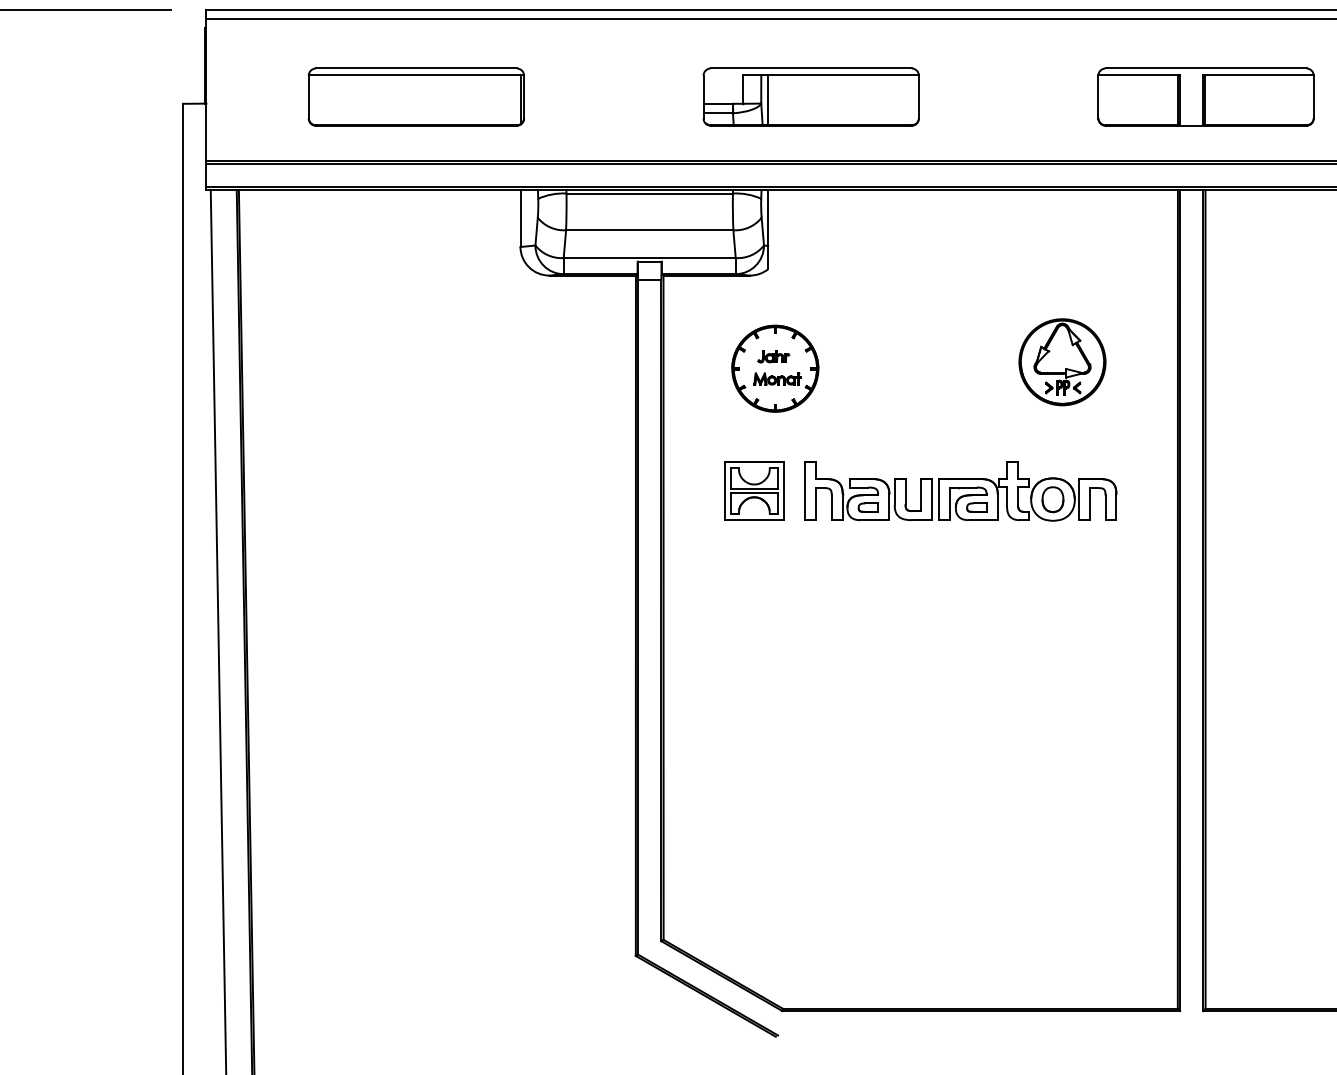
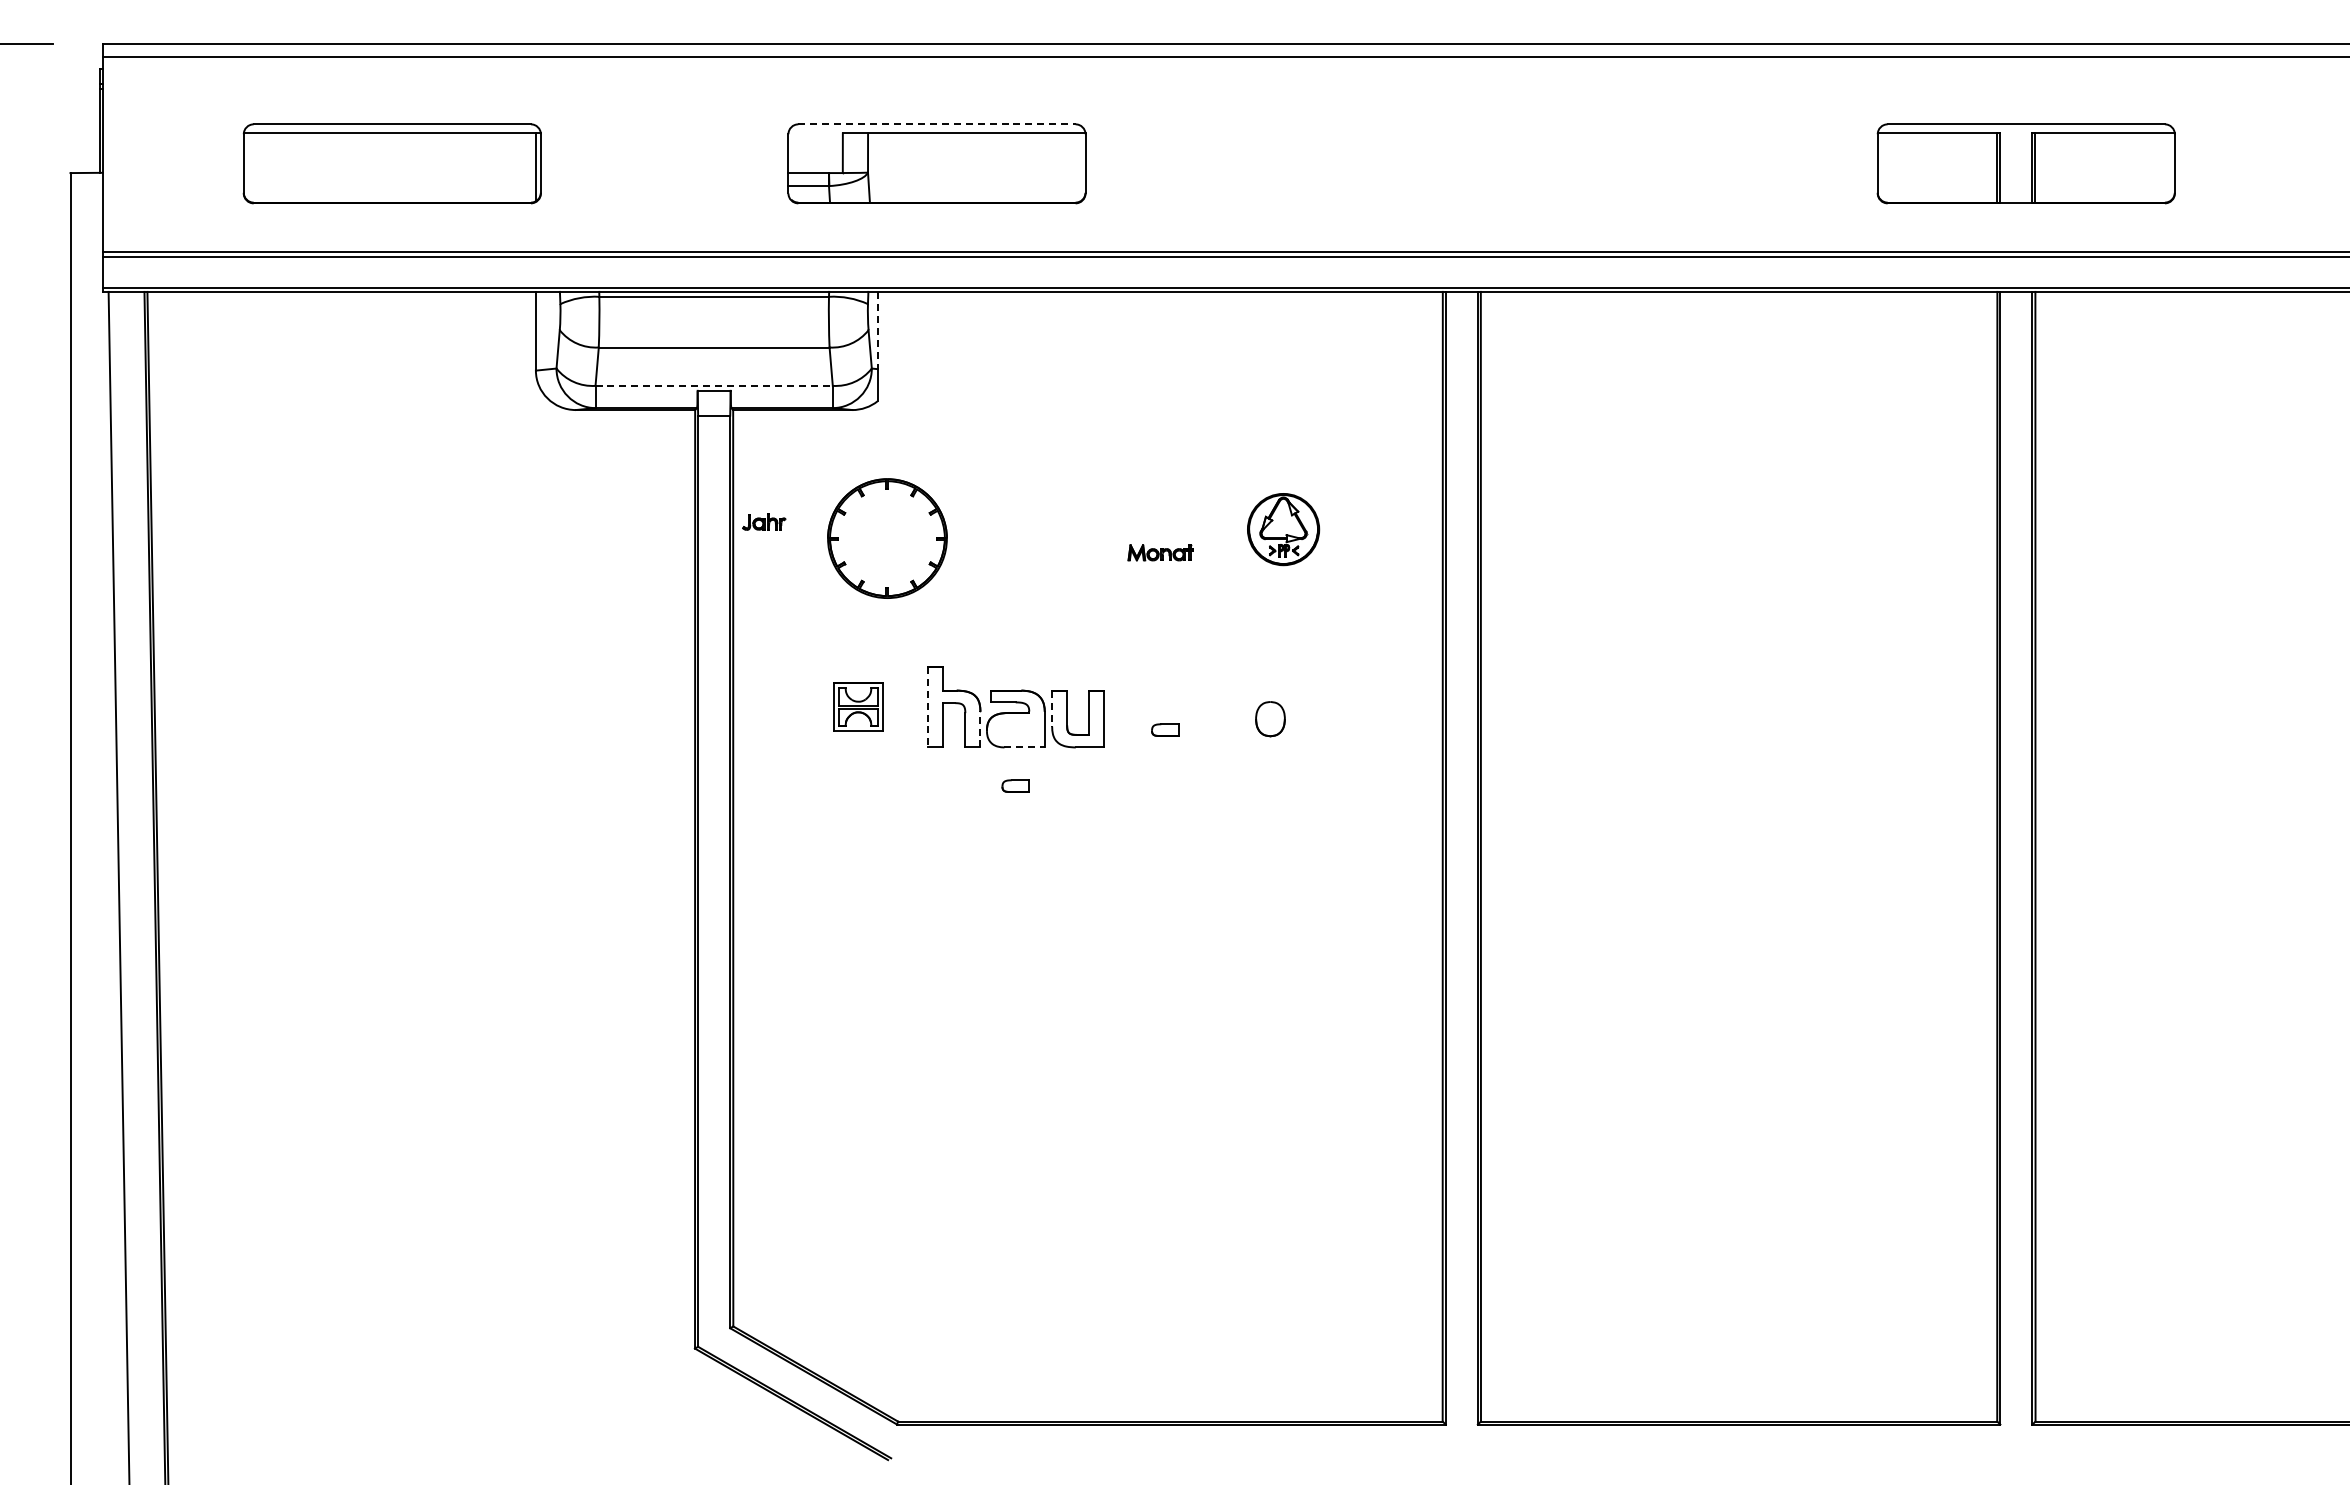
line: (810, 68) -> (936, 124), solid -> dashed
part: (1205, 96) -> (1481, 163), removed
line: (768, 99) -> (877, 167), removed
line: (768, 217) -> (877, 330), solid -> dashed
line: (649, 257) -> (714, 385), solid -> dashed
part: (773, 356) -> (764, 521), moved
part: (1062, 362) -> (1283, 529), size x0.6
part: (777, 378) -> (1160, 552), moved
part: (754, 490) -> (858, 706), size x0.6
line: (805, 491) -> (928, 707), solid -> dashed
line: (894, 491) -> (1052, 708), solid -> dashed
part: (1028, 491) -> (1236, 707), removed
line: (842, 506) -> (980, 728), solid -> dashed
part: (868, 507) -> (1015, 785), moved
line: (875, 520) -> (1025, 747), solid -> dashed

